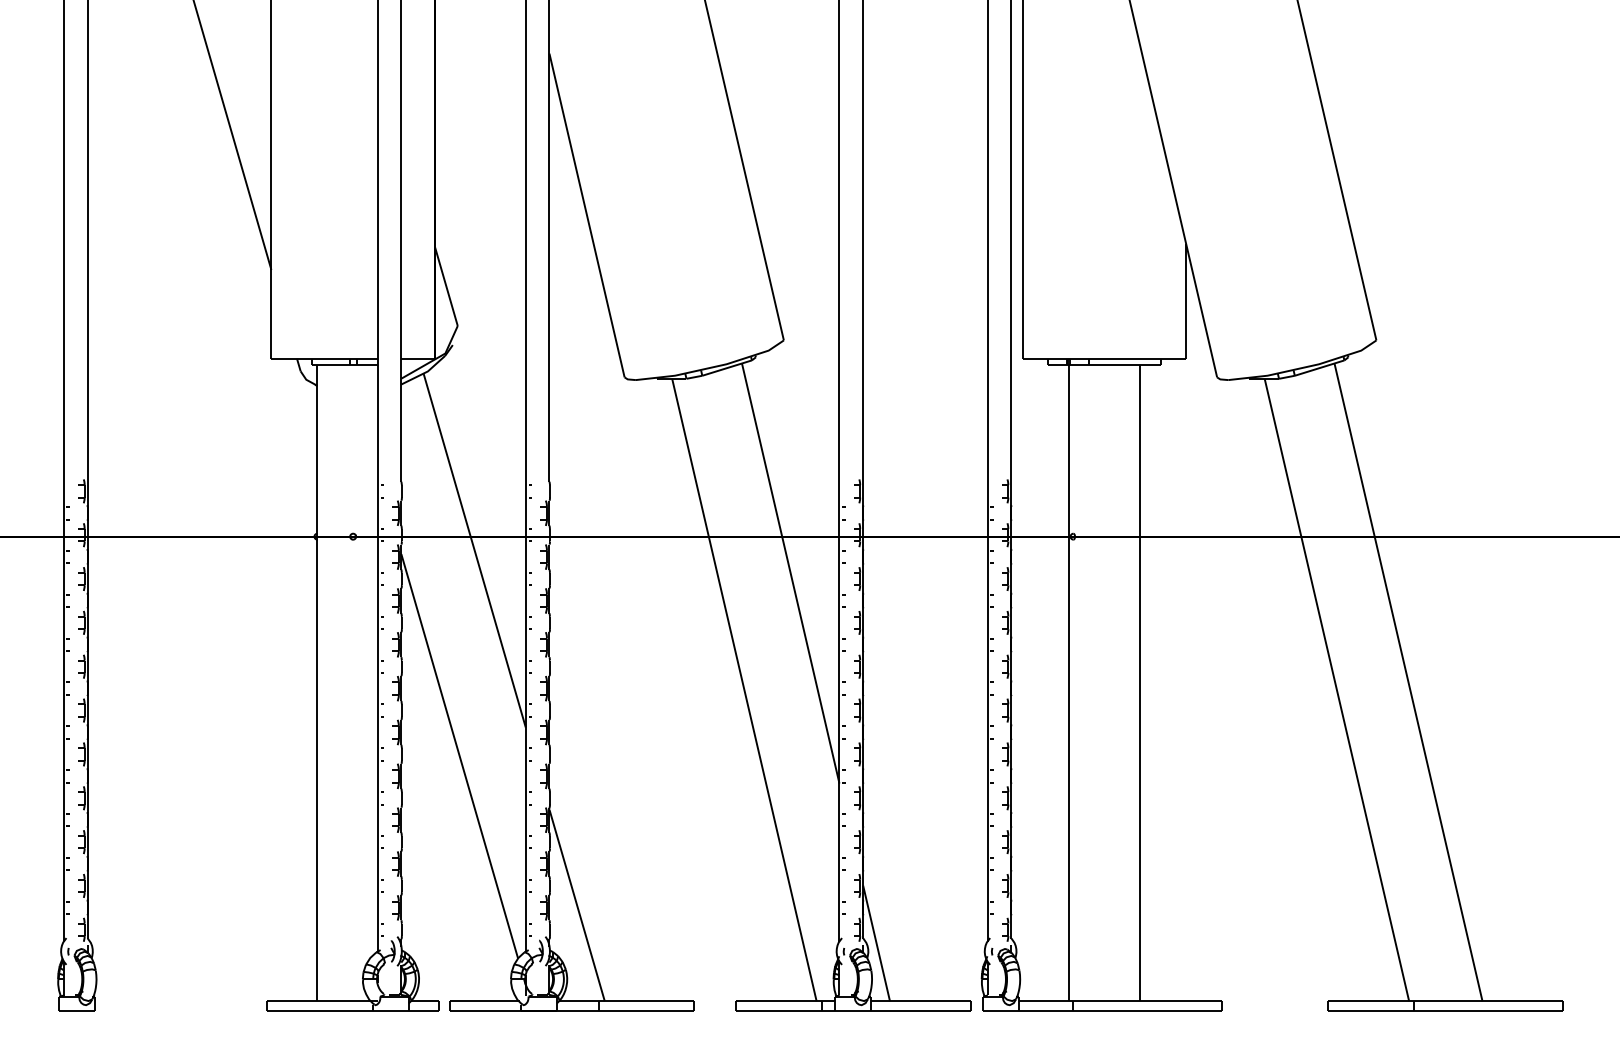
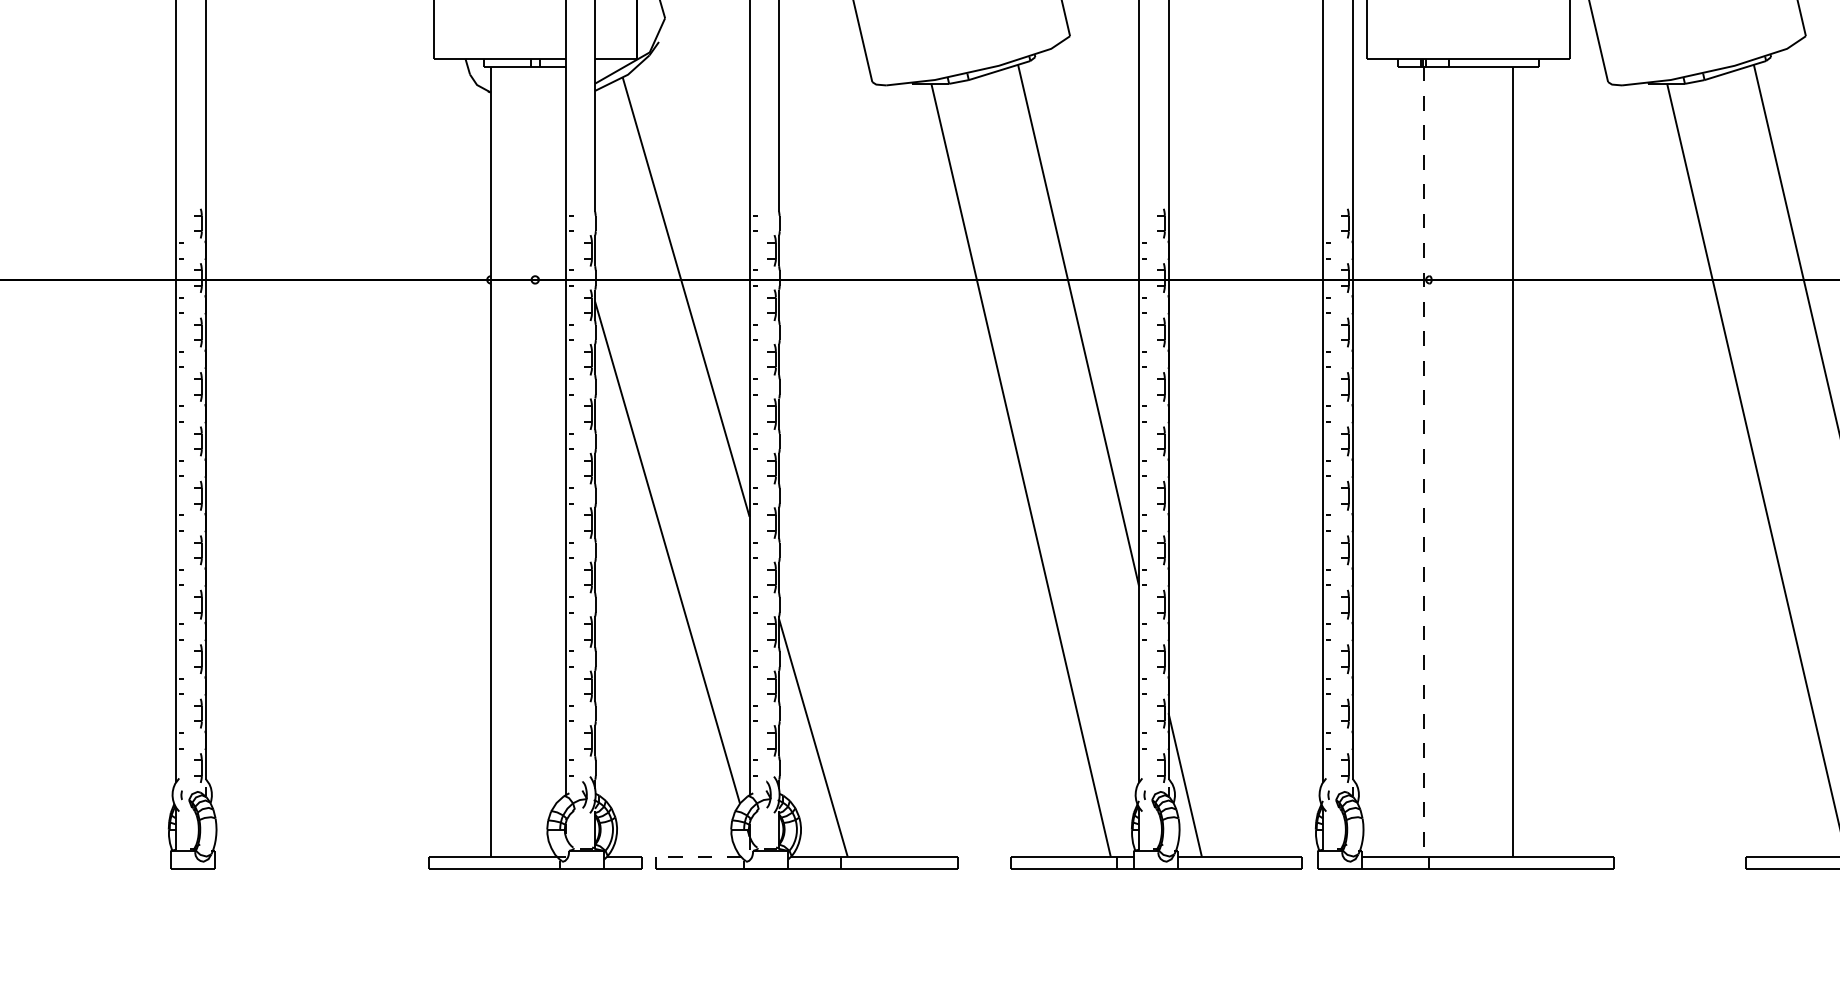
line: (1068, 683) -> (1423, 462), solid -> dashed
line: (484, 1001) -> (698, 857), solid -> dashed

